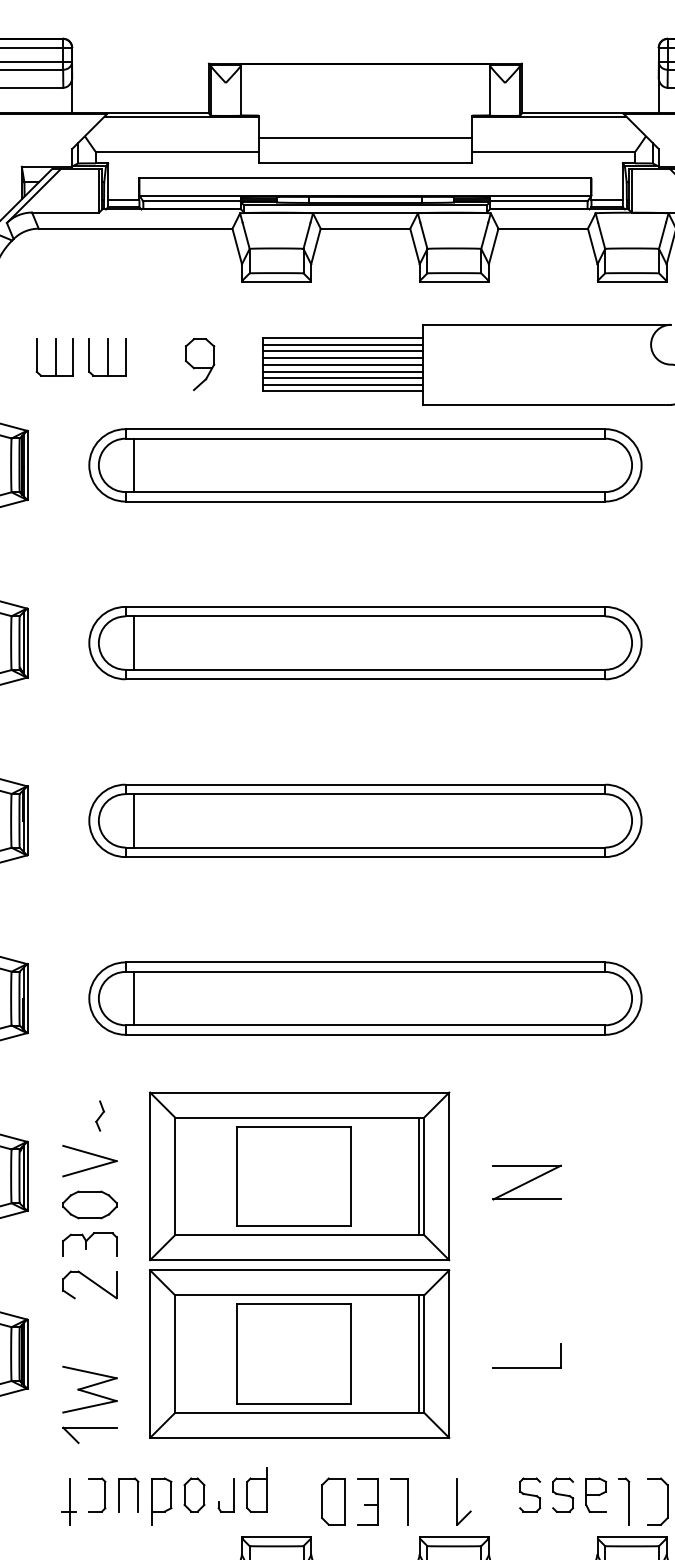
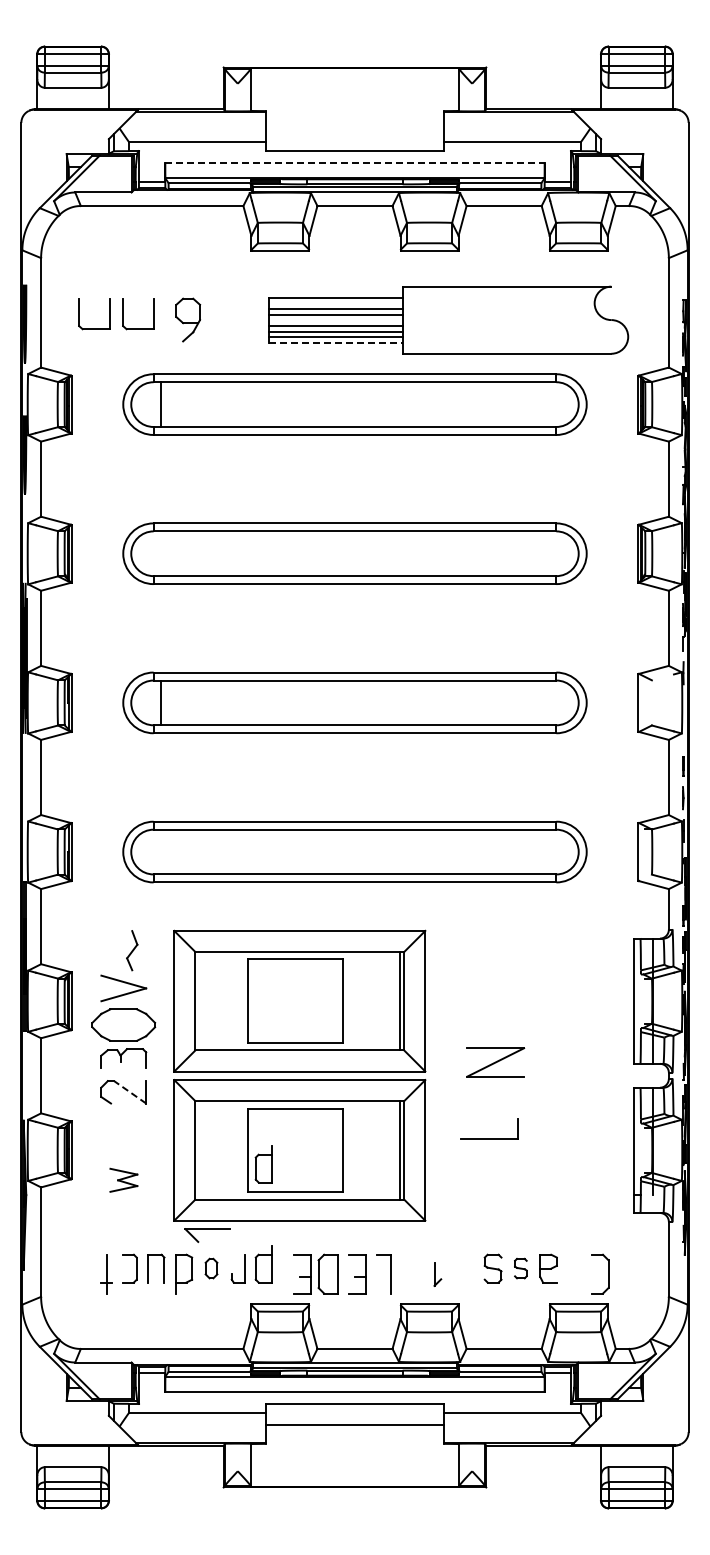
line: (364, 138) -> (354, 130), removed
line: (366, 178) -> (355, 163), solid -> dashed
line: (342, 344) -> (335, 303), removed
line: (55, 356) -> (94, 313), removed
line: (107, 356) -> (138, 313), removed
part: (200, 363) -> (188, 319), moved
line: (342, 365) -> (335, 320), removed
line: (343, 391) -> (336, 342), solid -> dashed
line: (134, 642) -> (161, 553), removed
line: (134, 997) -> (161, 851), removed
part: (100, 1115) -> (132, 950), size x1.6
part: (526, 1182) -> (495, 1062), moved
part: (89, 1205) -> (123, 1025), size x1.4
line: (97, 1285) -> (130, 1092), solid -> dashed
part: (526, 1367) -> (489, 1138), moved
part: (256, 1370) -> (263, 1164), added
part: (89, 1390) -> (123, 1180), size x0.6
part: (89, 1435) -> (207, 1235), moved
part: (194, 1494) -> (211, 1268), size x0.7
part: (562, 1494) -> (520, 1268), size x0.7
part: (624, 1500) -> (572, 1273), removed
part: (302, 1502) -> (302, 1274), added
part: (463, 1502) -> (437, 1274), size x0.6

